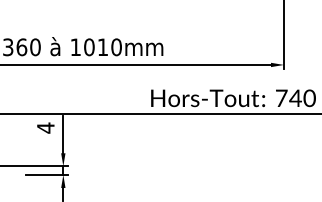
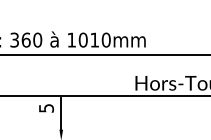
text: (45, 127) -> (46, 107), 4 -> 5

